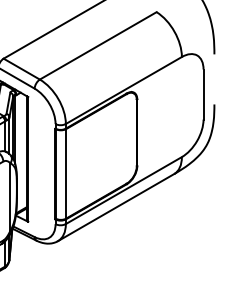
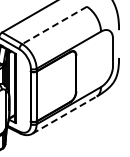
line: (98, 45) -> (54, 25), solid -> dashed
line: (116, 206) -> (64, 114), solid -> dashed

